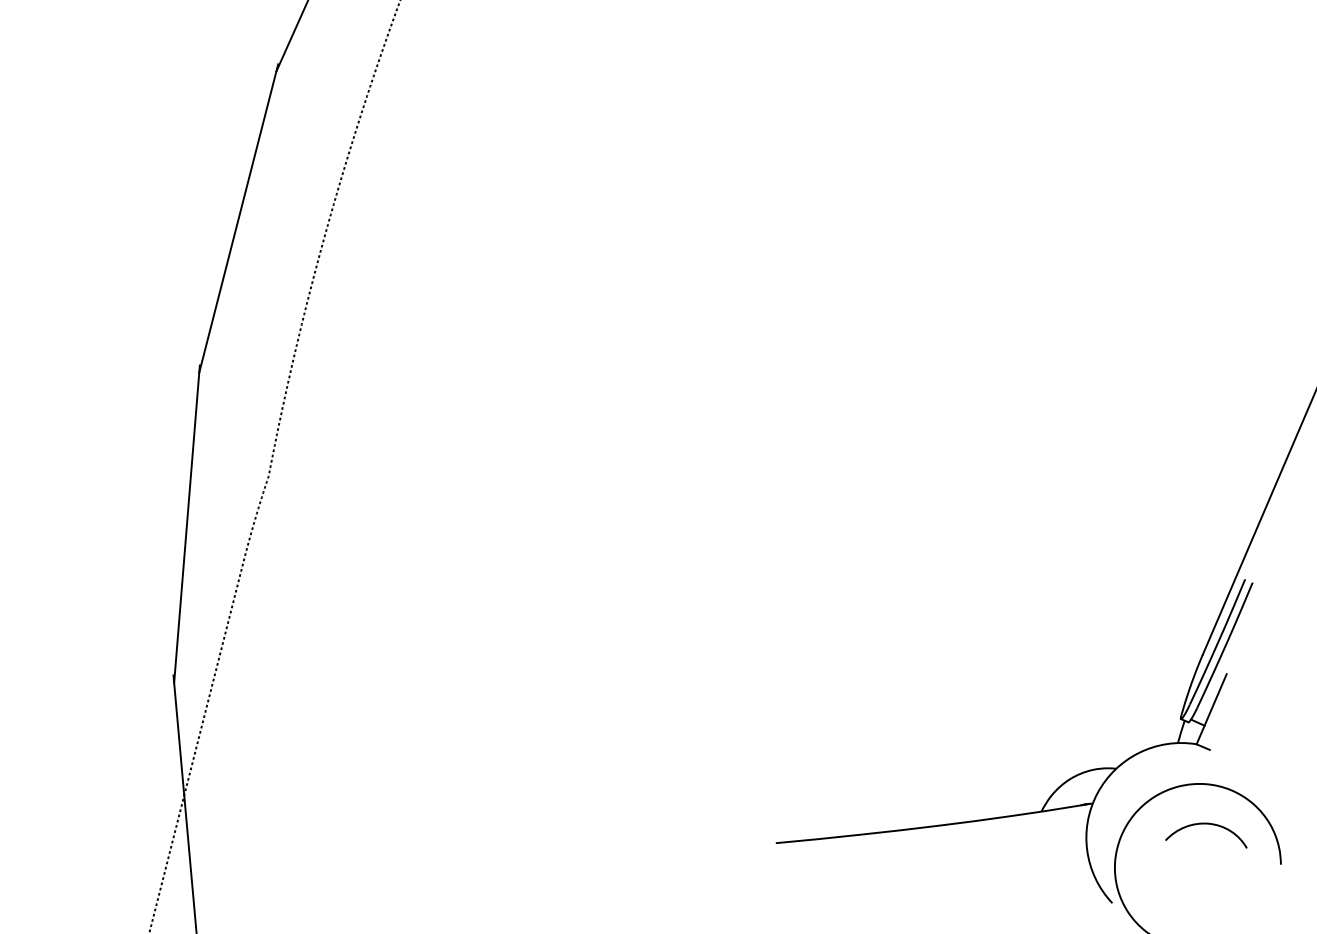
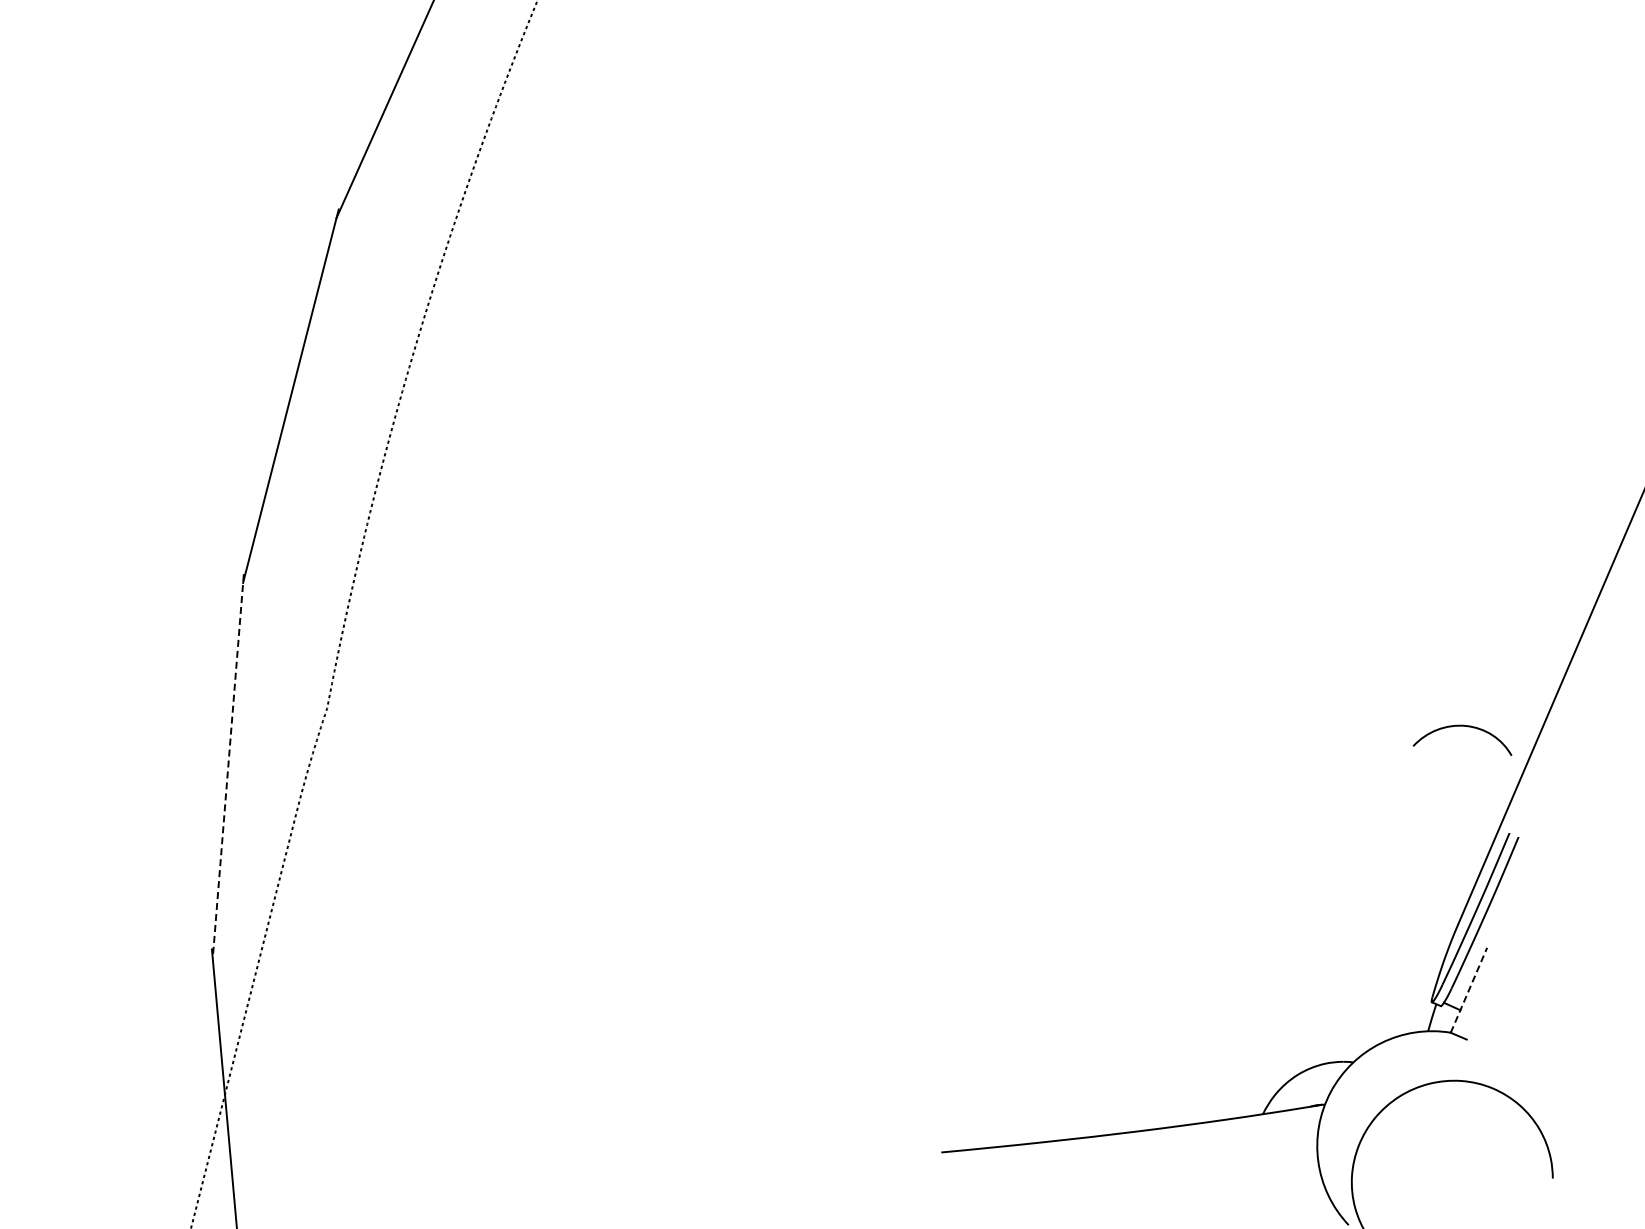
line: (187, 524) -> (228, 766), solid -> dashed
line: (1212, 708) -> (1469, 989), solid -> dashed
curve: (1206, 824) -> (1462, 726), moved

